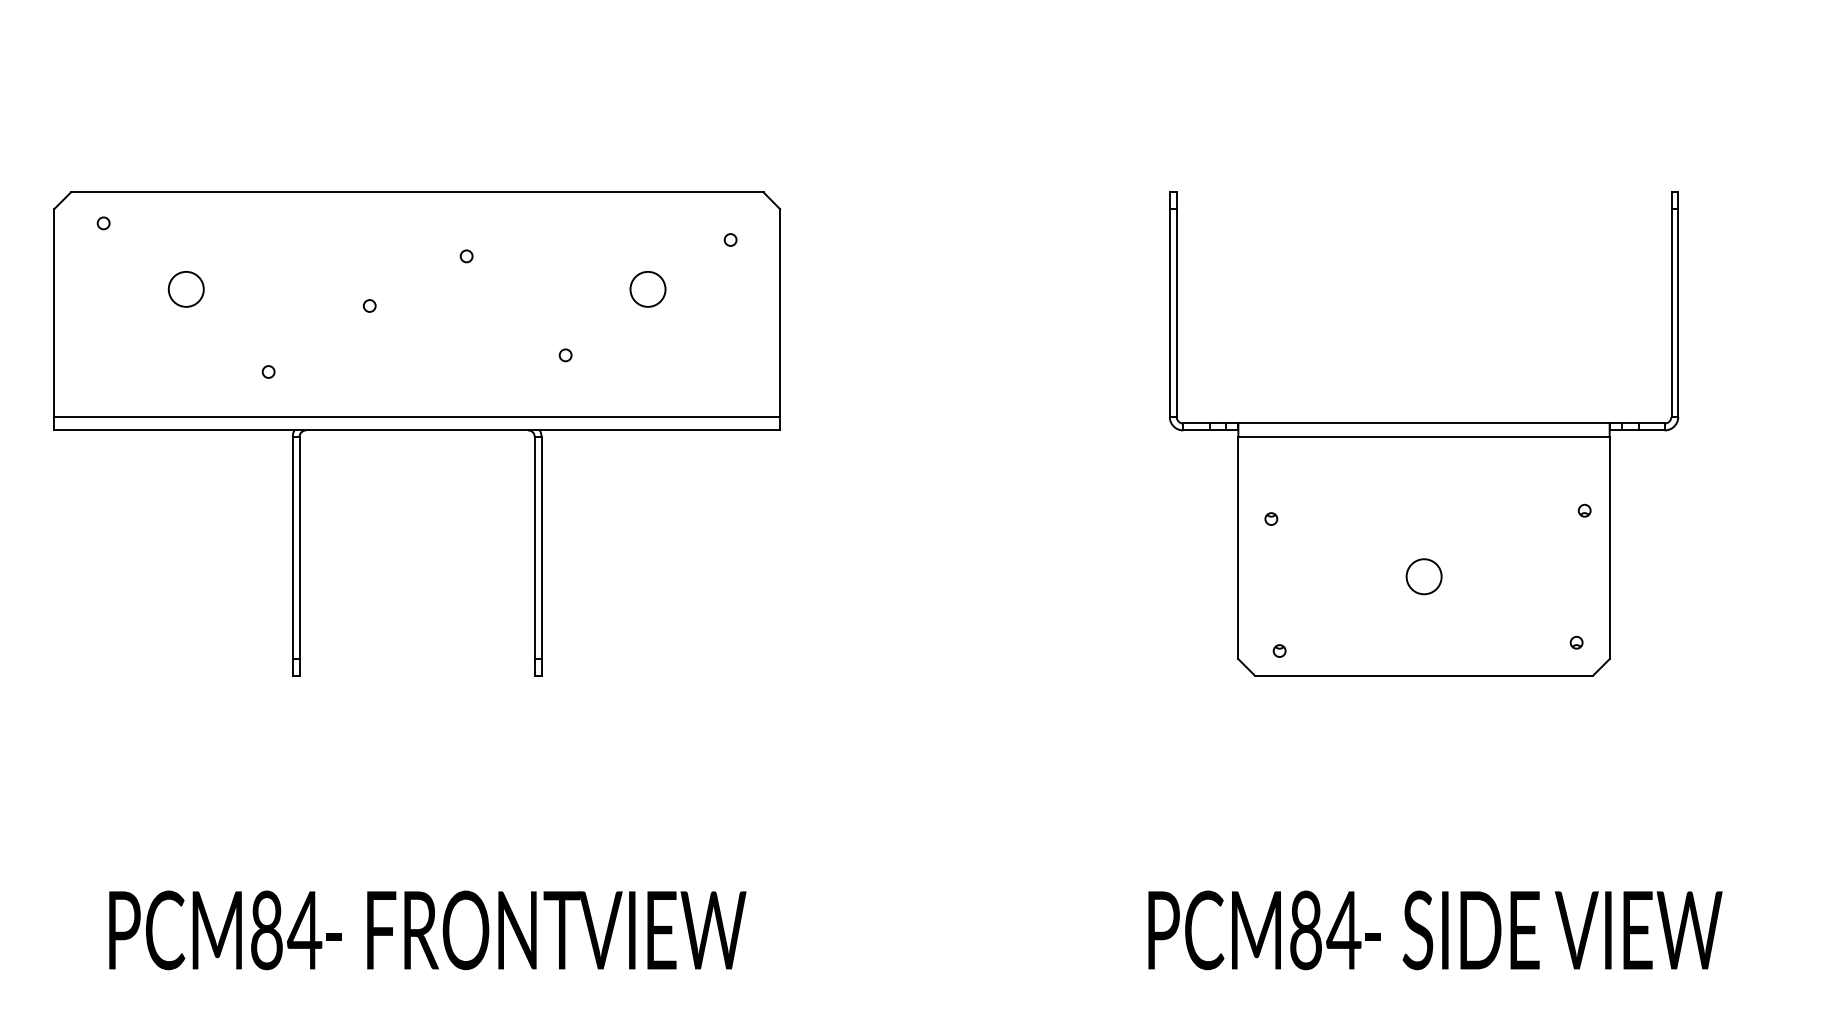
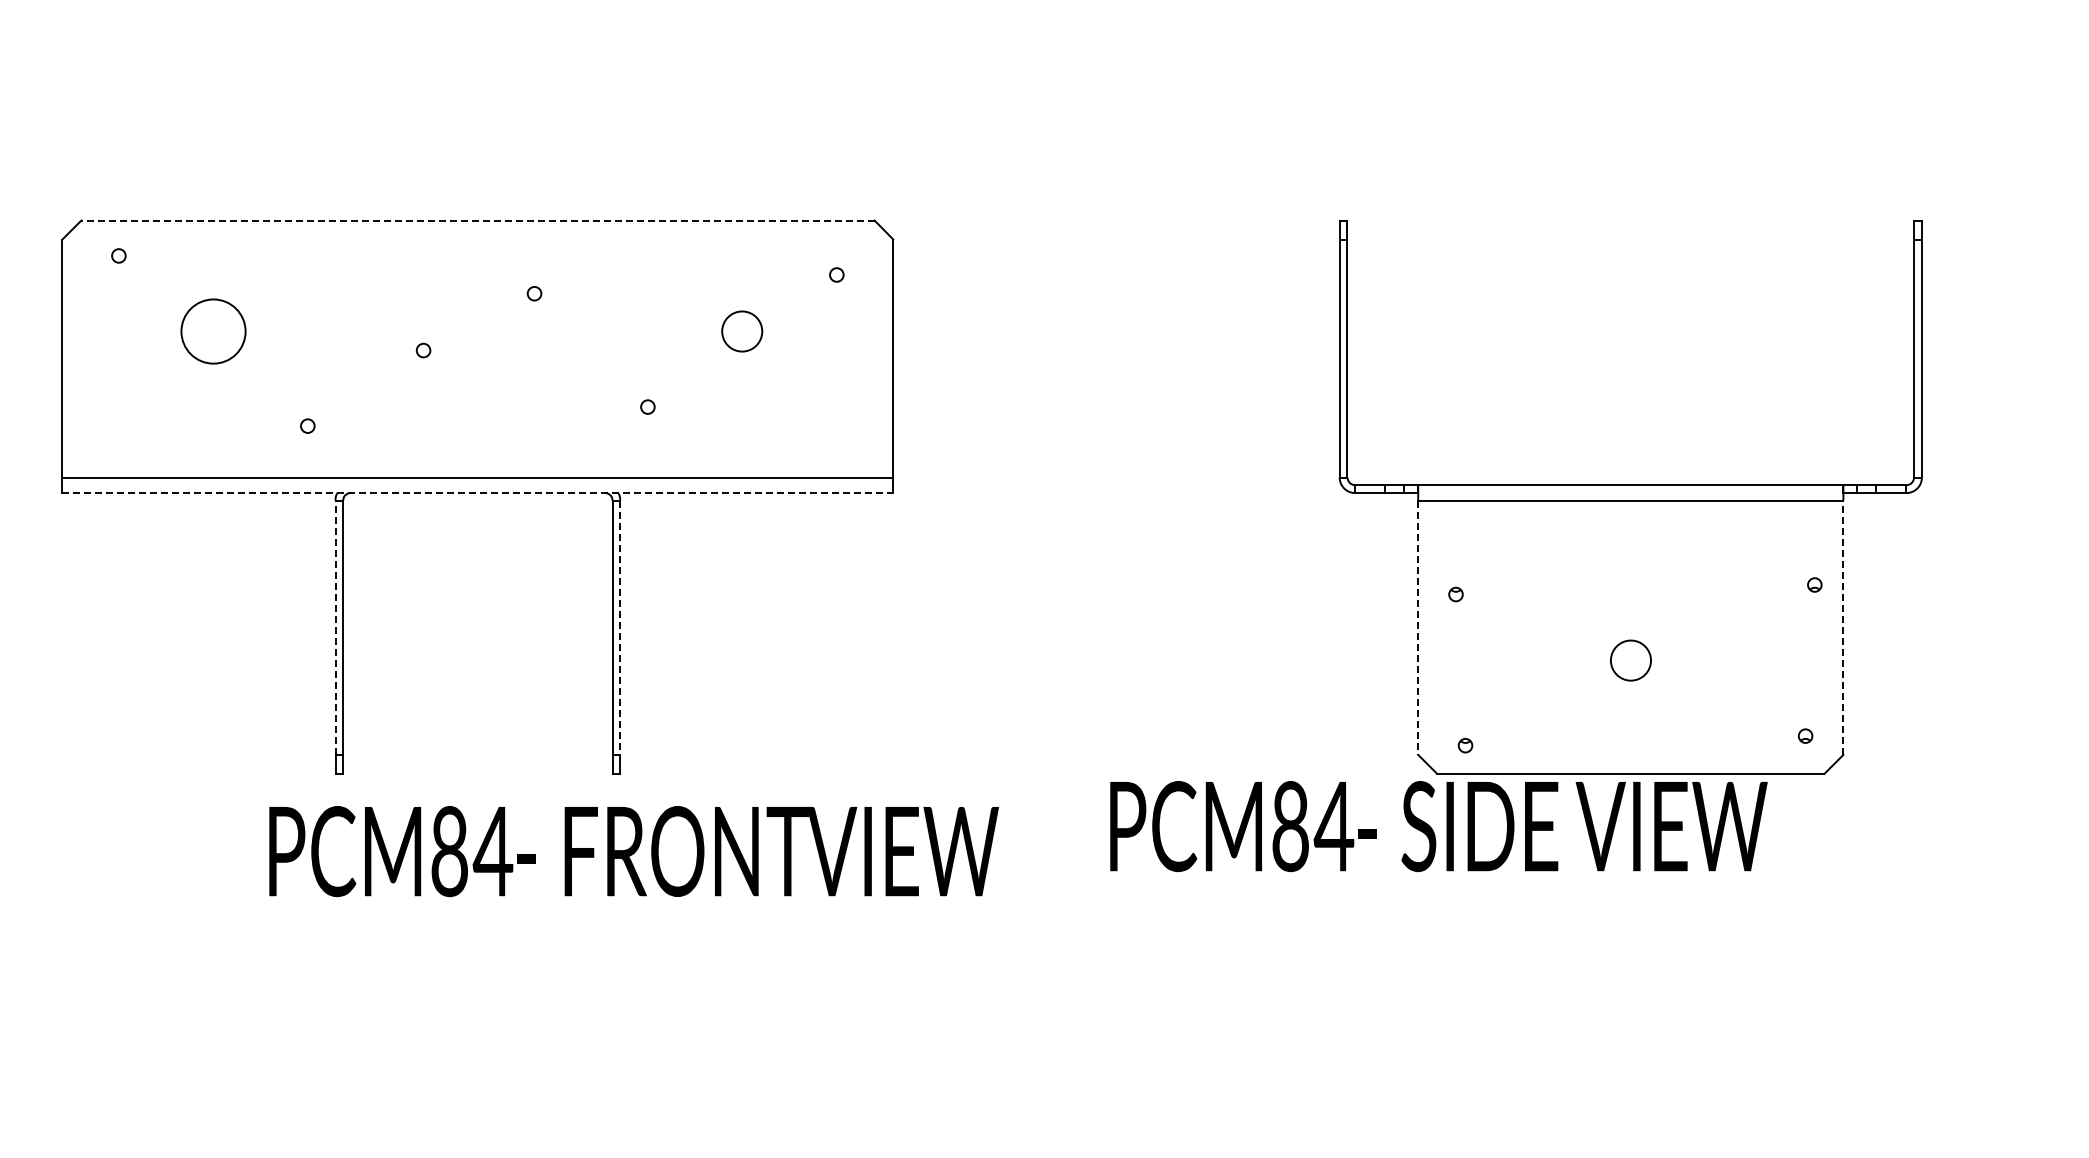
line: (417, 192) -> (478, 220), solid -> dashed
circle: (186, 289) -> (213, 331), size x1.6
line: (416, 430) -> (477, 493), solid -> dashed
line: (292, 547) -> (335, 627), solid -> dashed
line: (1609, 547) -> (1843, 627), solid -> dashed
line: (541, 548) -> (620, 628), solid -> dashed
line: (1238, 548) -> (1418, 628), solid -> dashed
text: (427, 930) -> (633, 851), moved
text: (1435, 930) -> (1438, 826), moved

